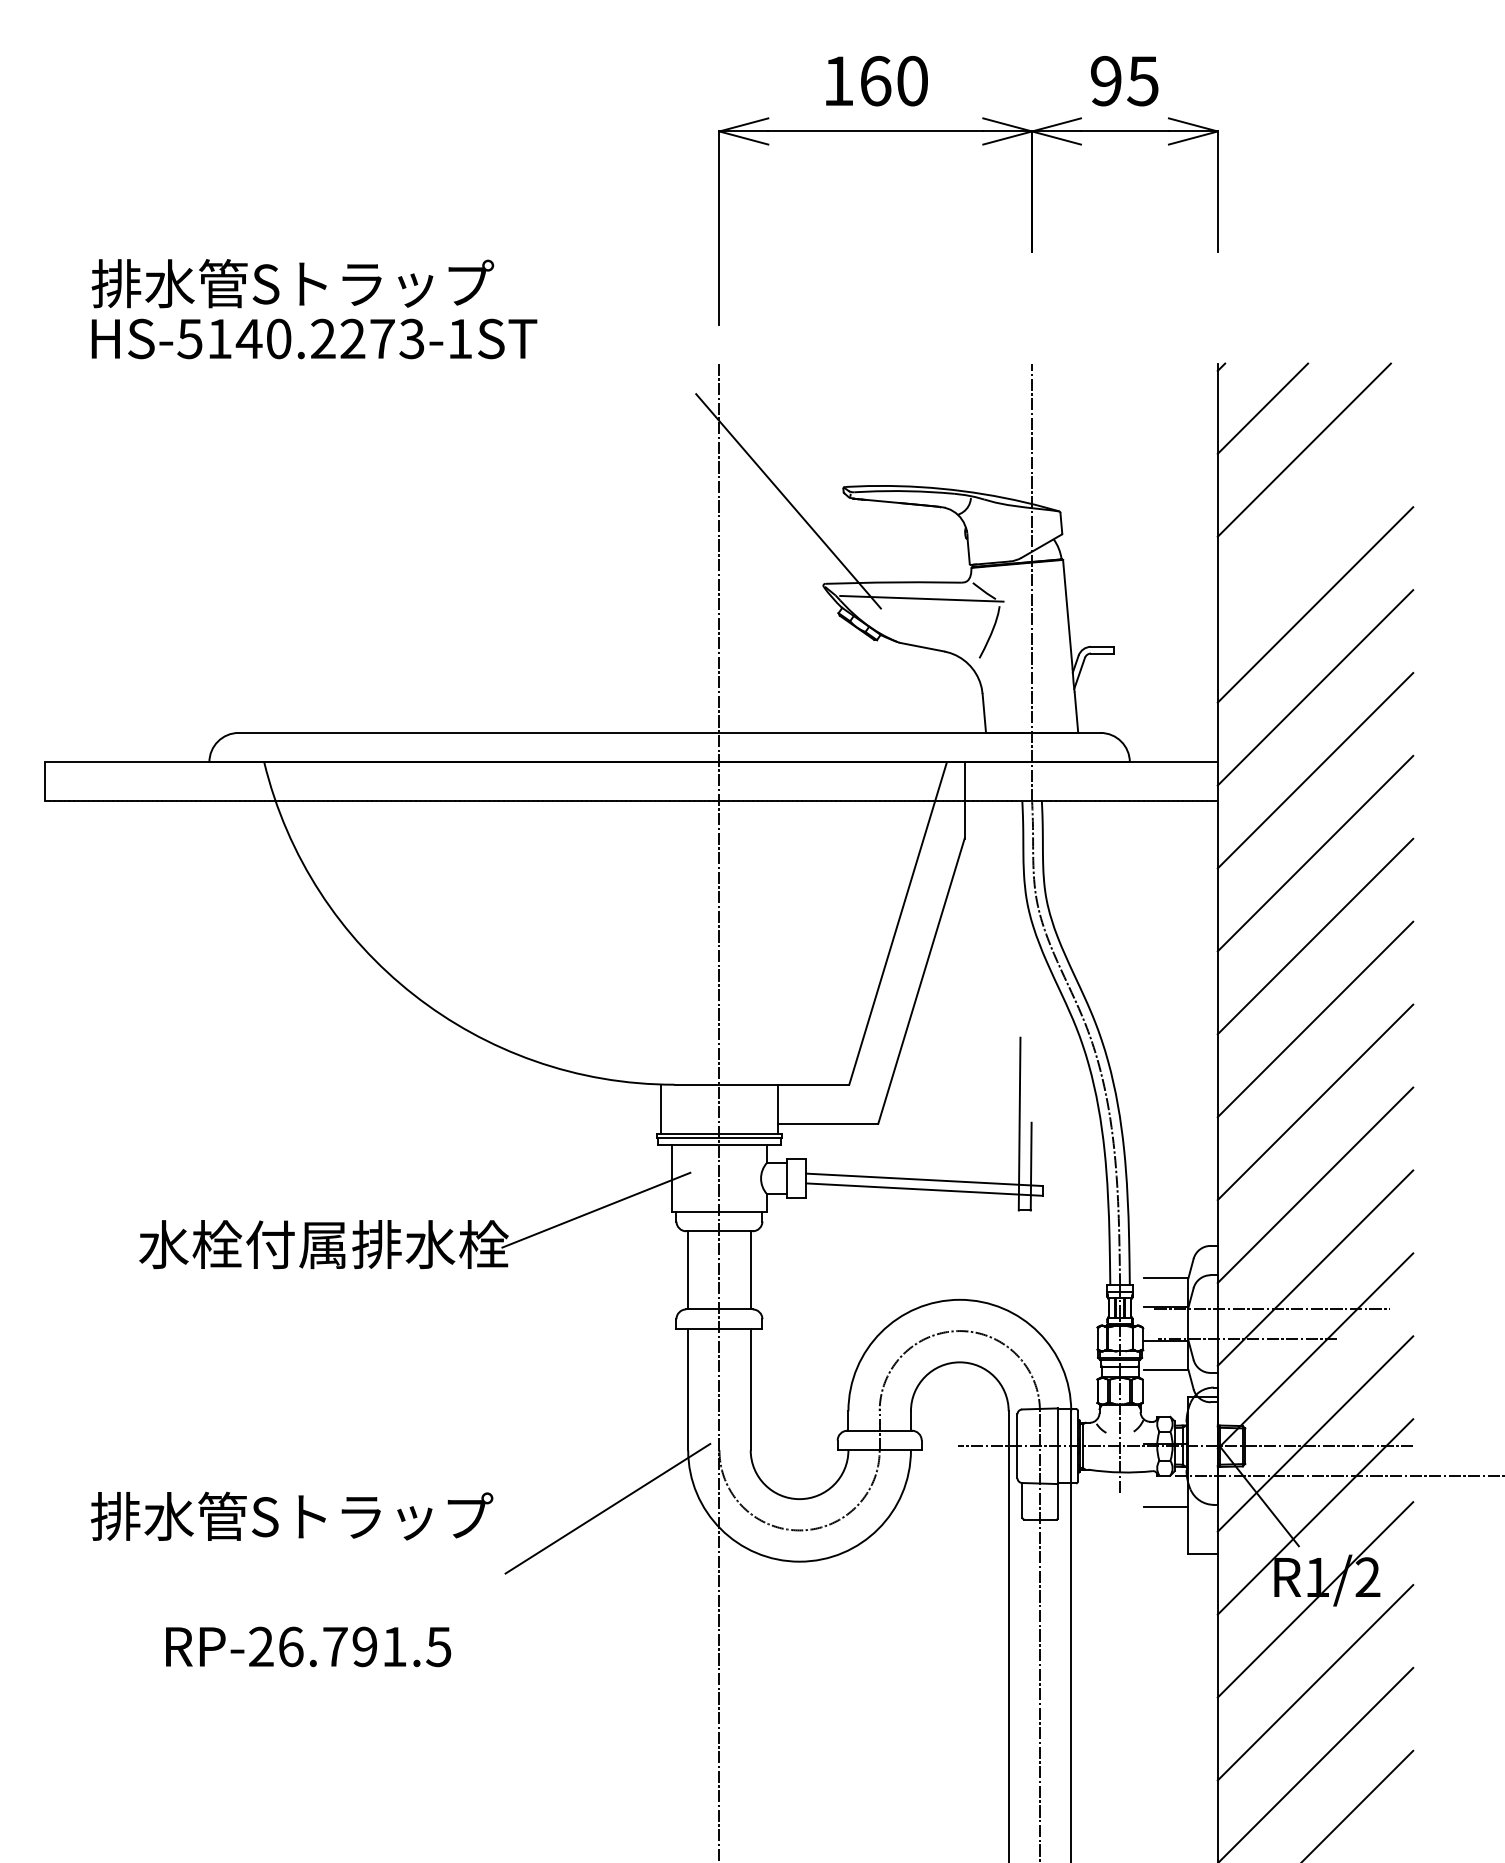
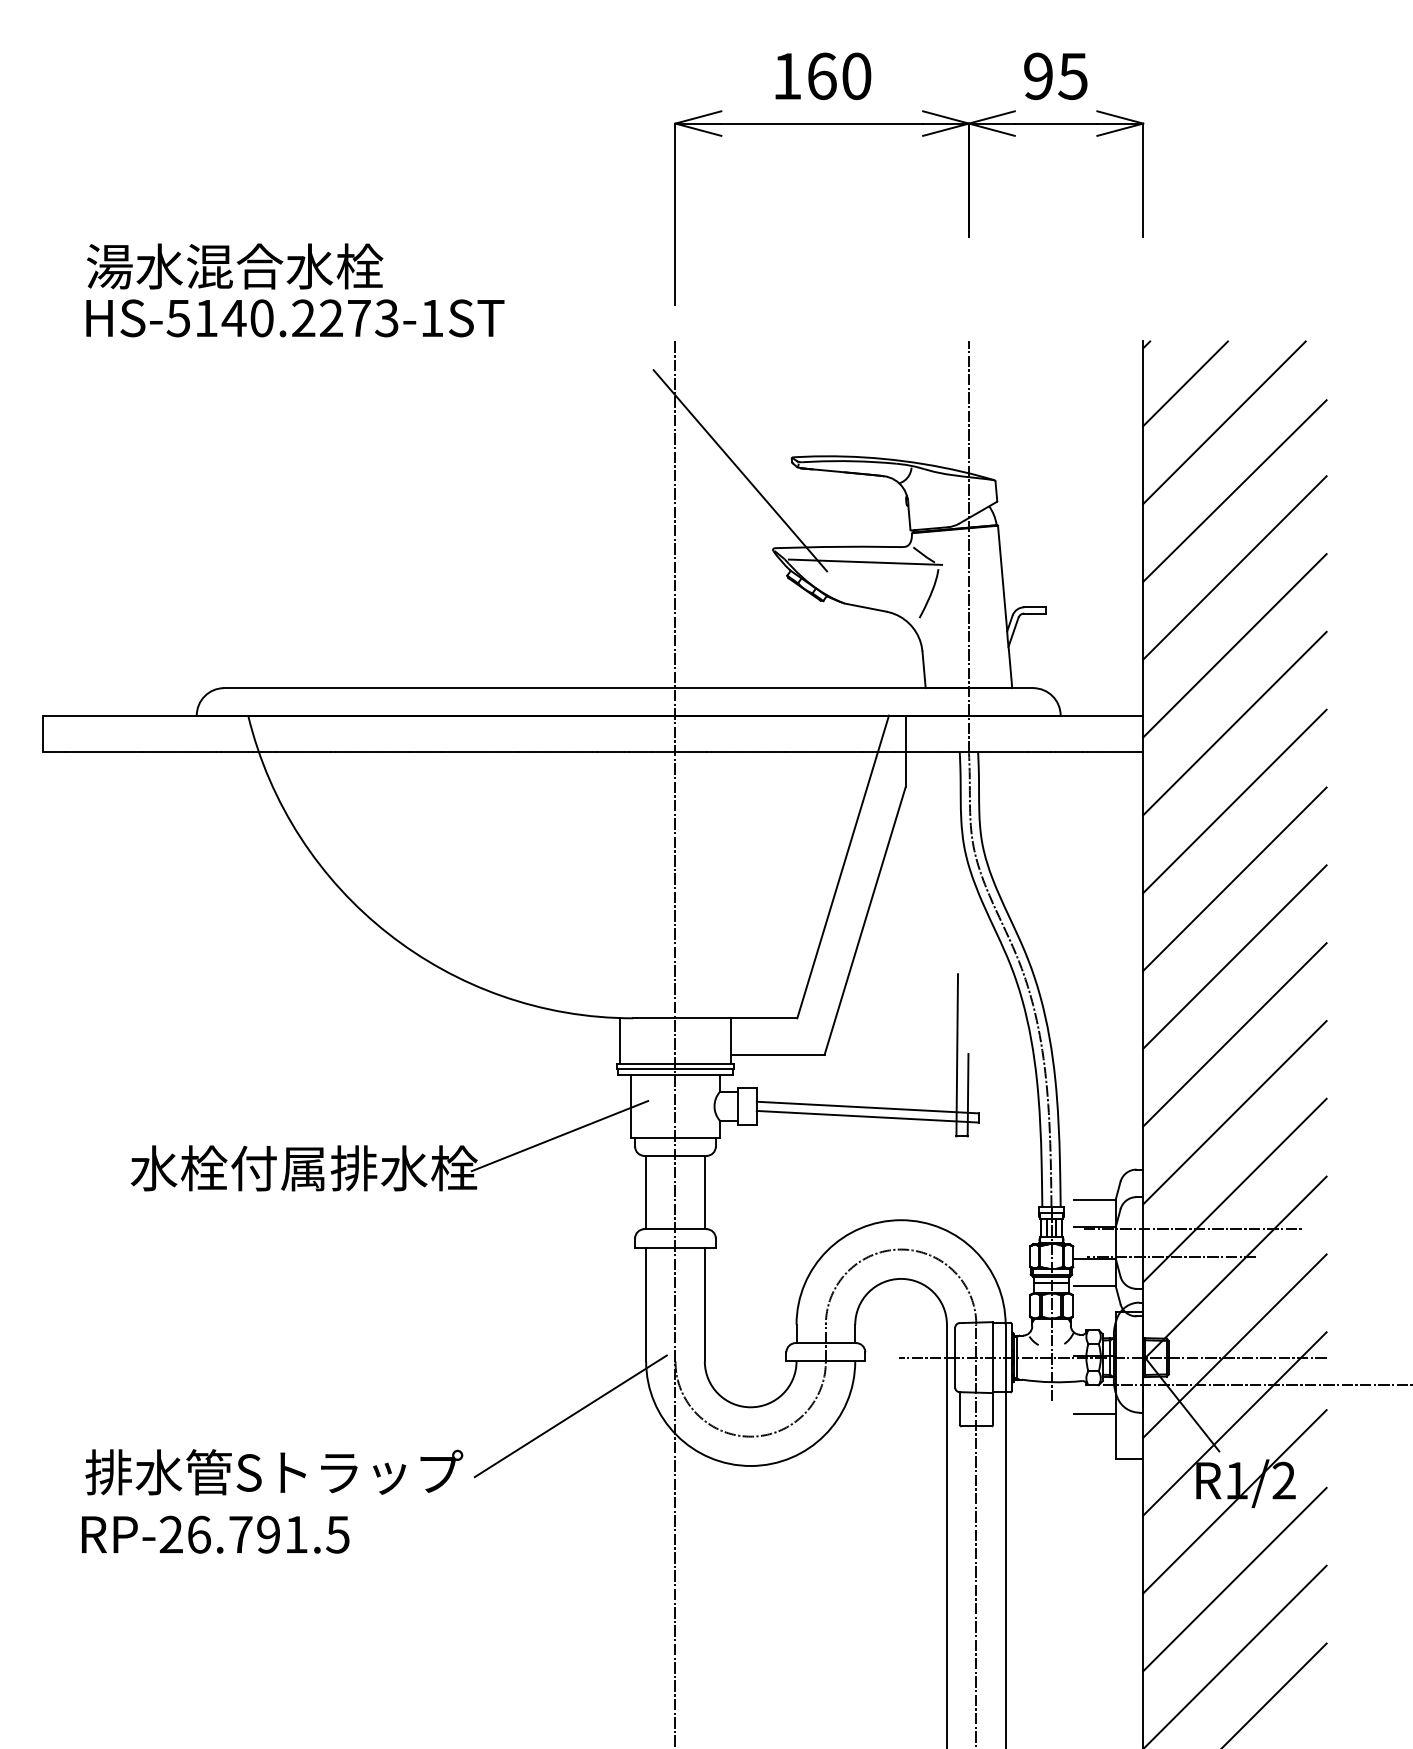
text: (292, 283) -> (274, 266), 排水管Sトラップ -> 湯水混合水栓
line: (1315, 522) -> (1234, 490), added
text: (292, 1515) -> (274, 1471), moved
text: (308, 1646) -> (215, 1534), moved

